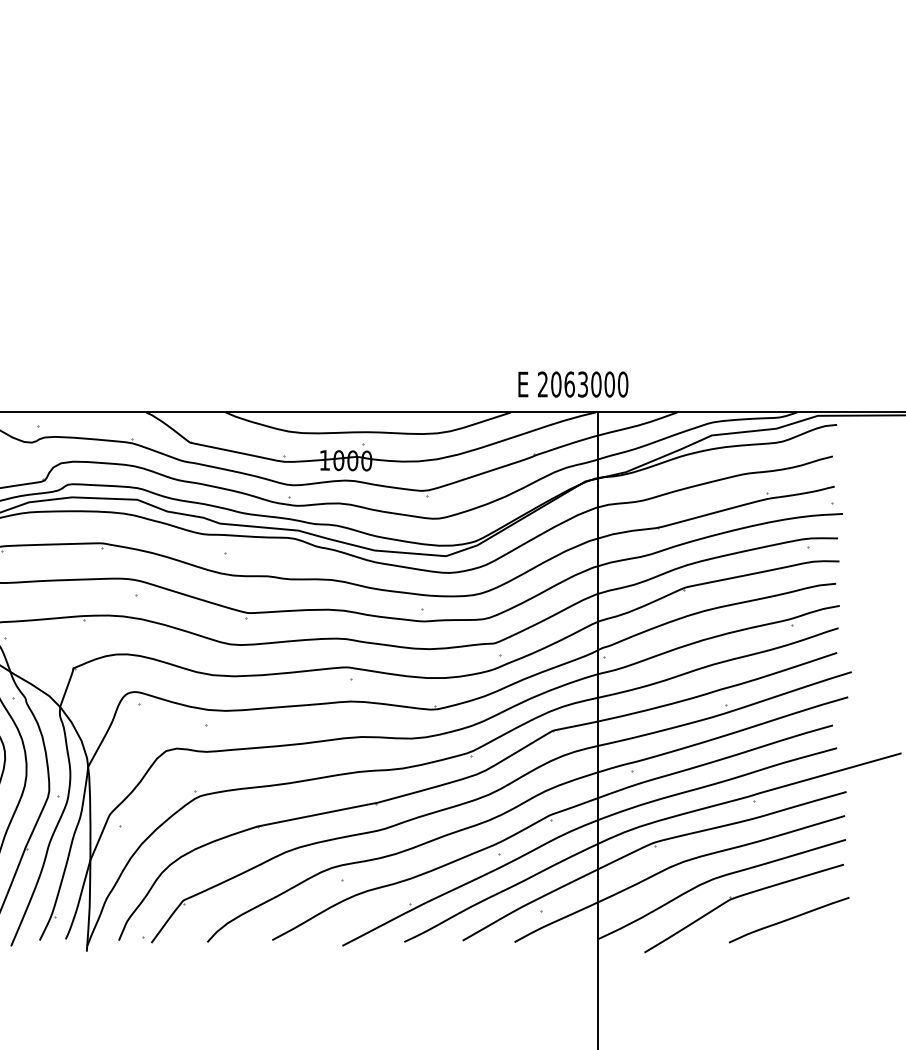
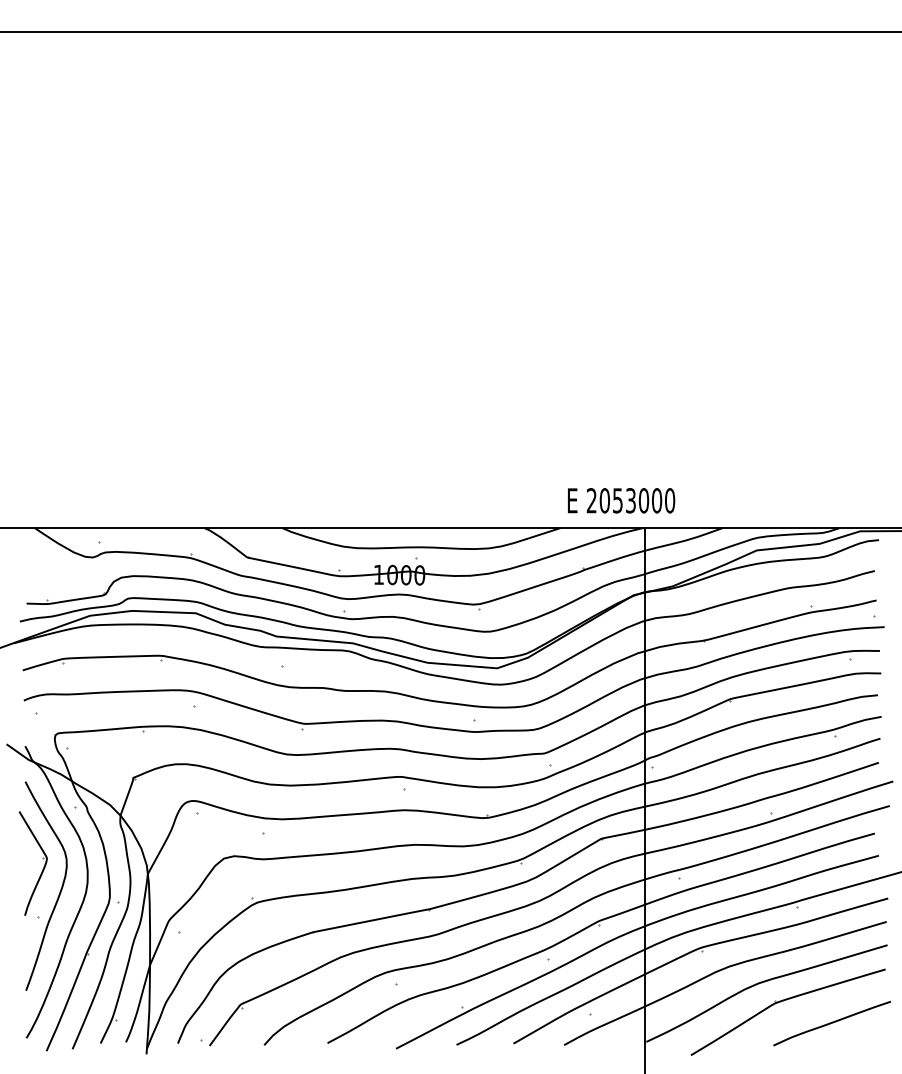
text: (569, 384) -> (617, 500), 2063000 -> 2053000

